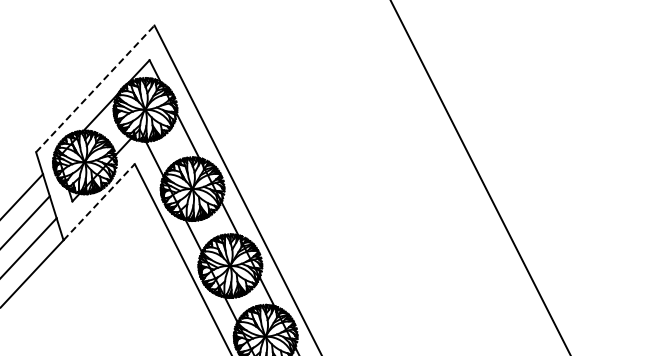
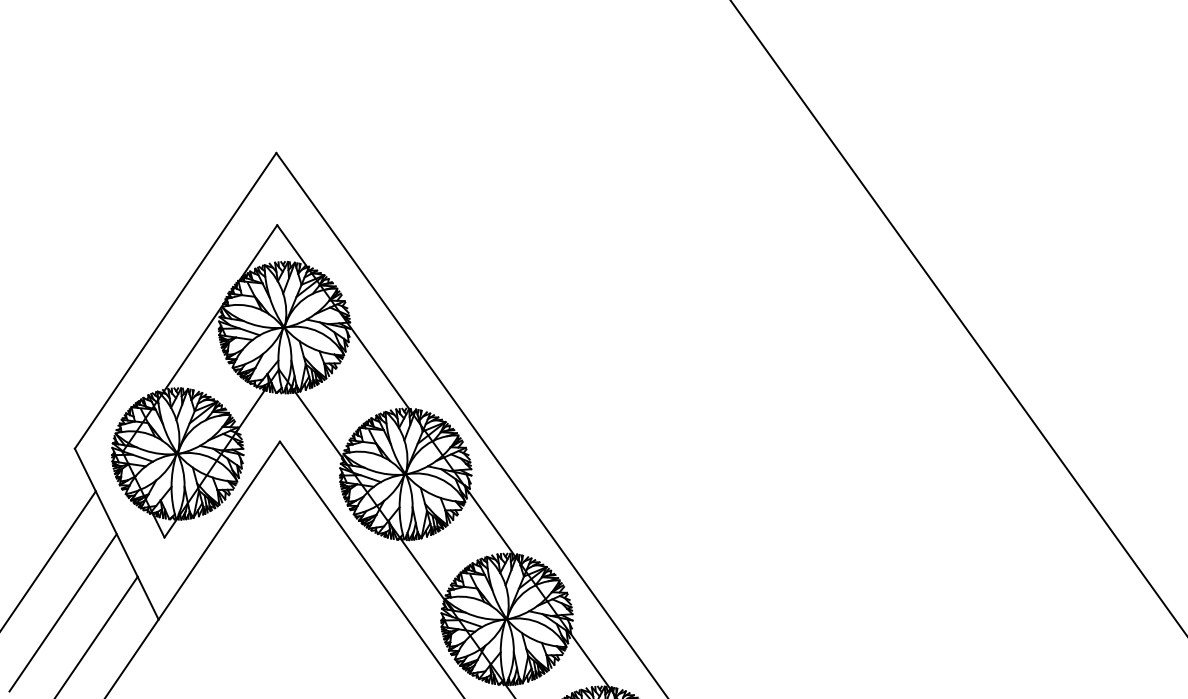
line: (95, 88) -> (175, 299), dashed -> solid
line: (99, 201) -> (219, 529), dashed -> solid

